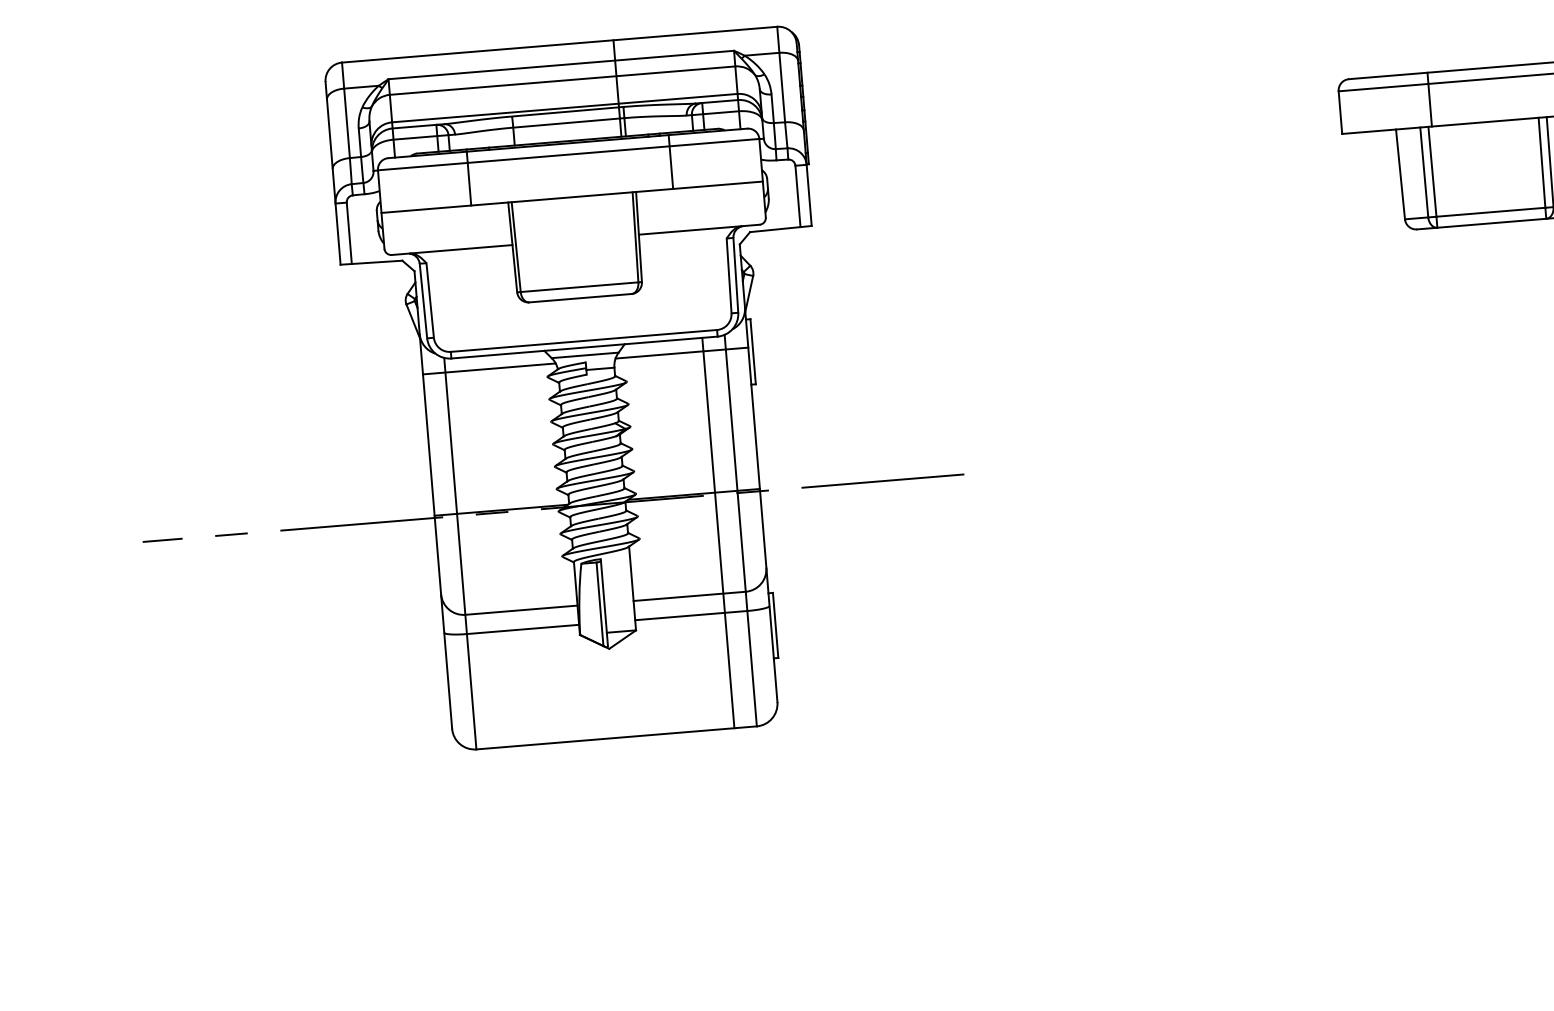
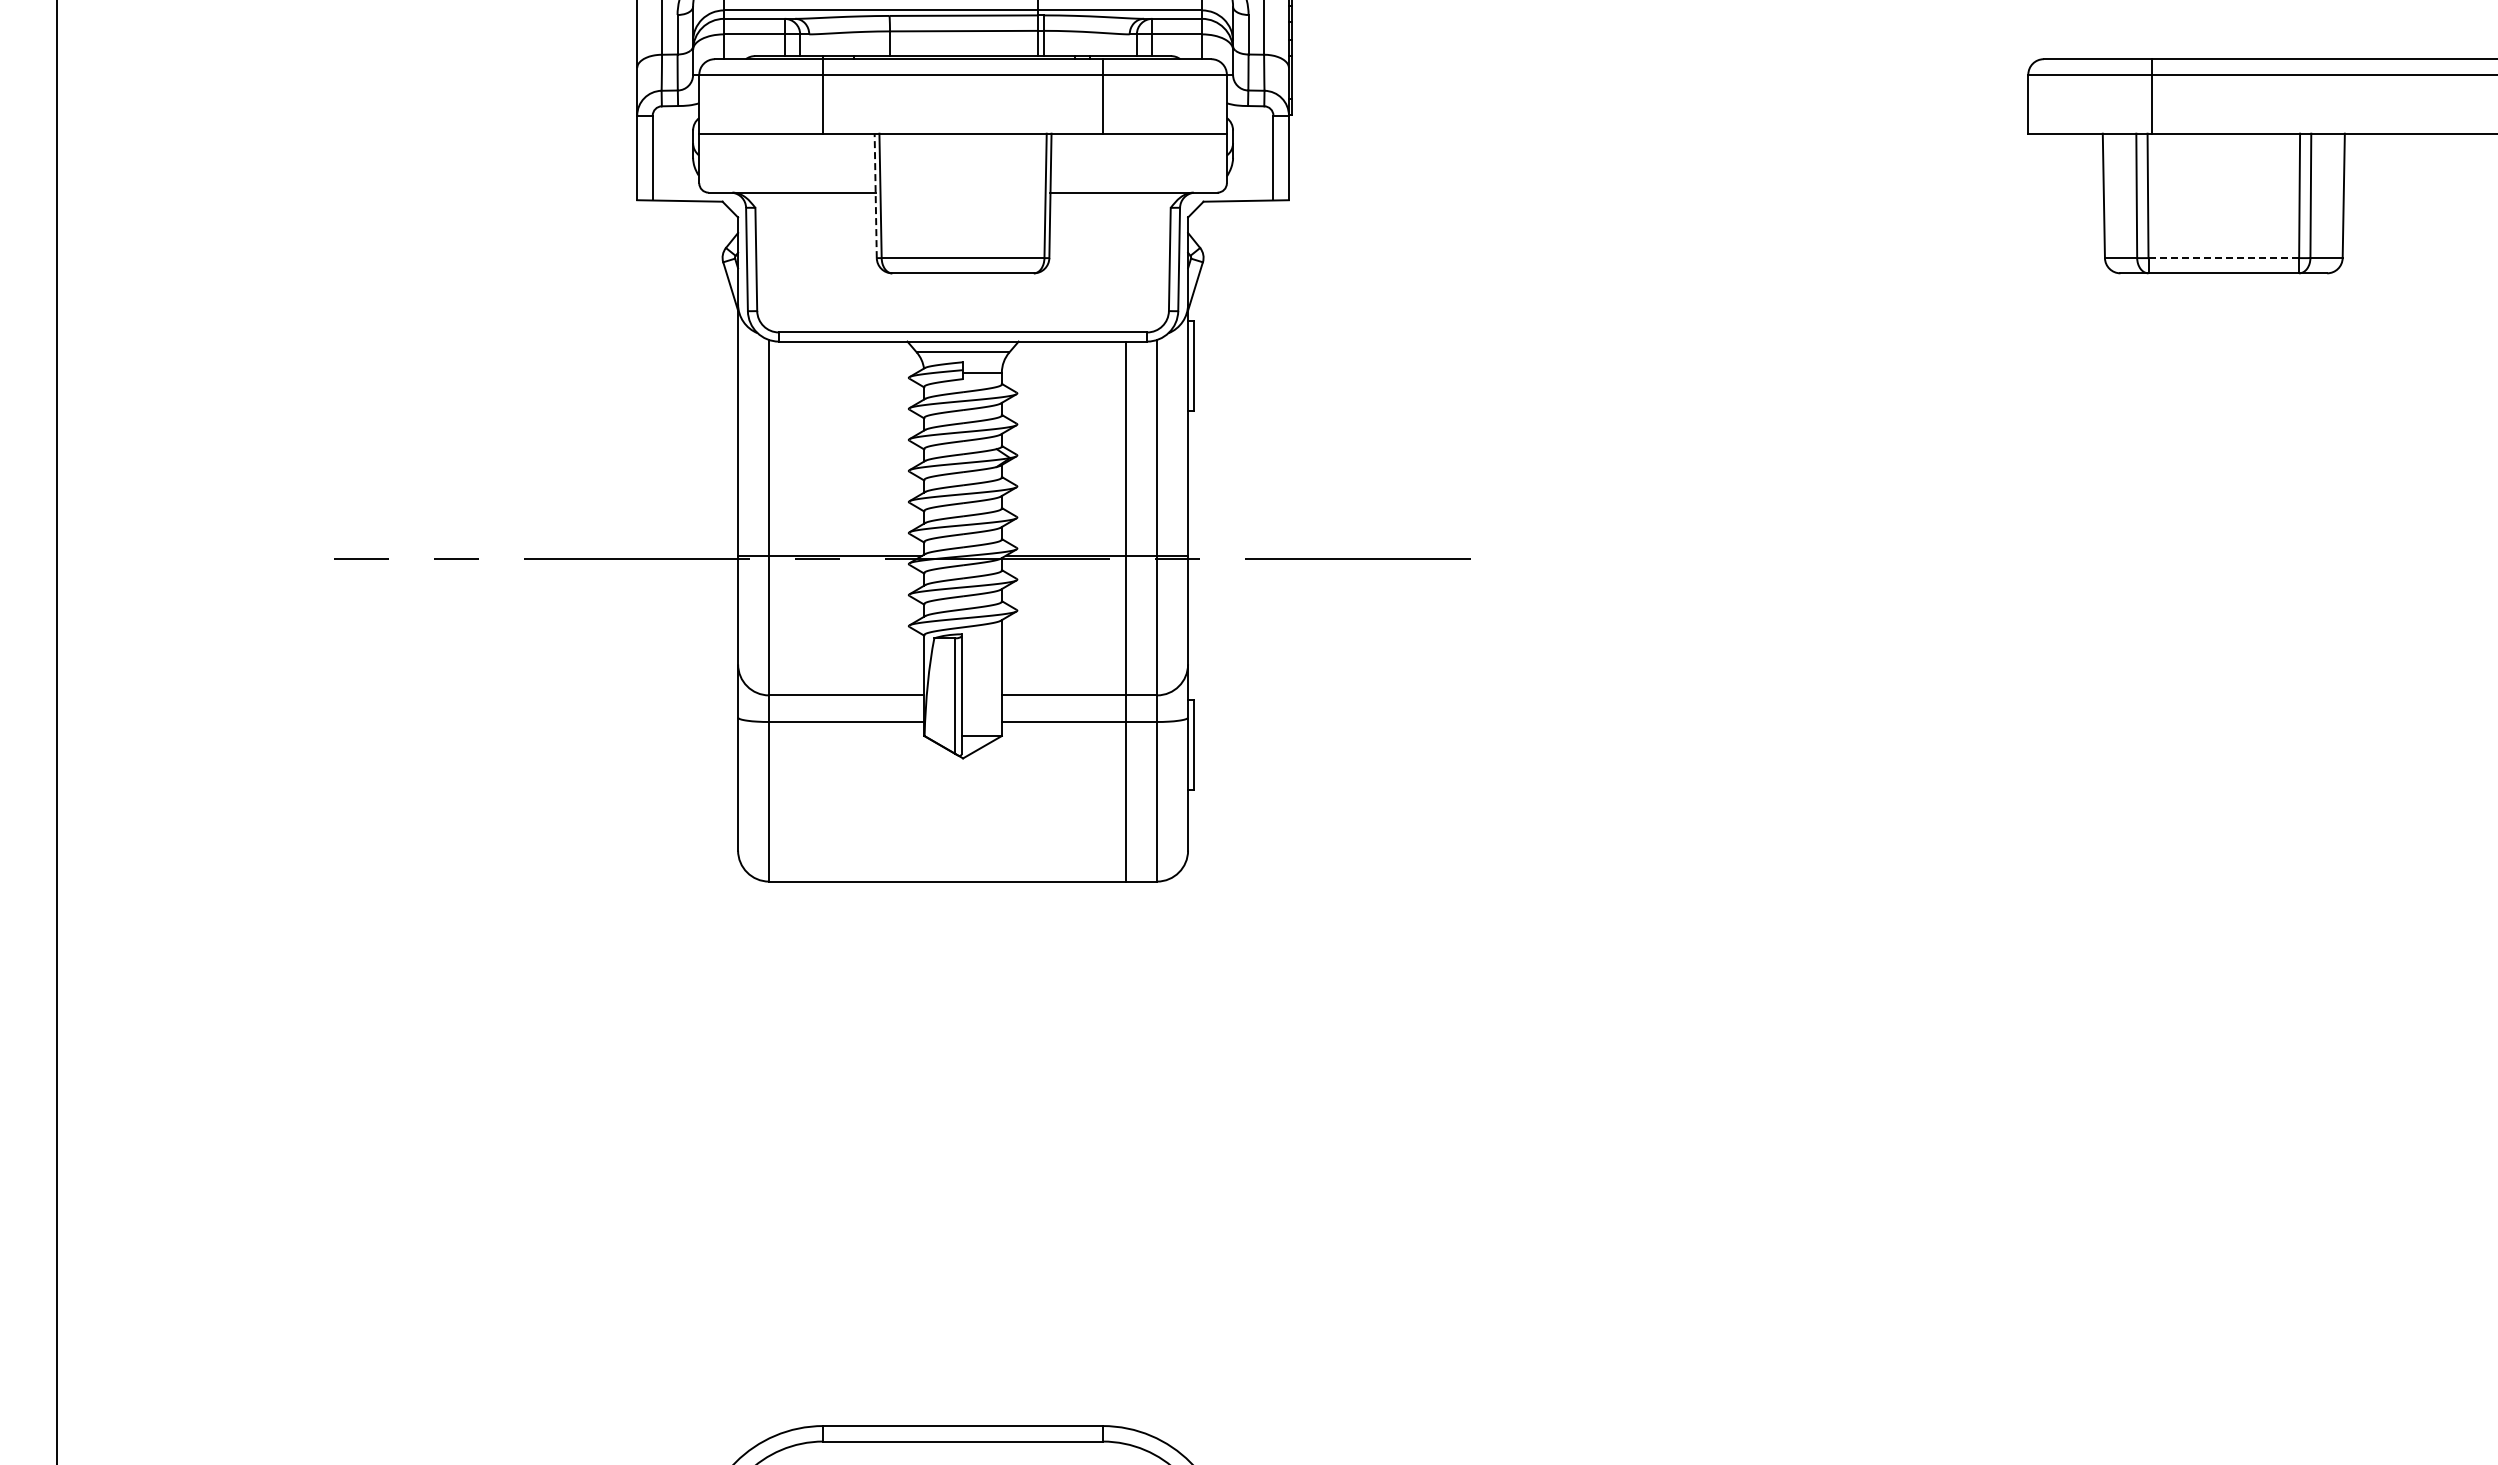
line: (1490, 212) -> (2223, 258), solid -> dashed
line: (512, 247) -> (875, 195), solid -> dashed
line: (682, 353) -> (1096, 360), removed
line: (489, 369) -> (829, 360), removed

